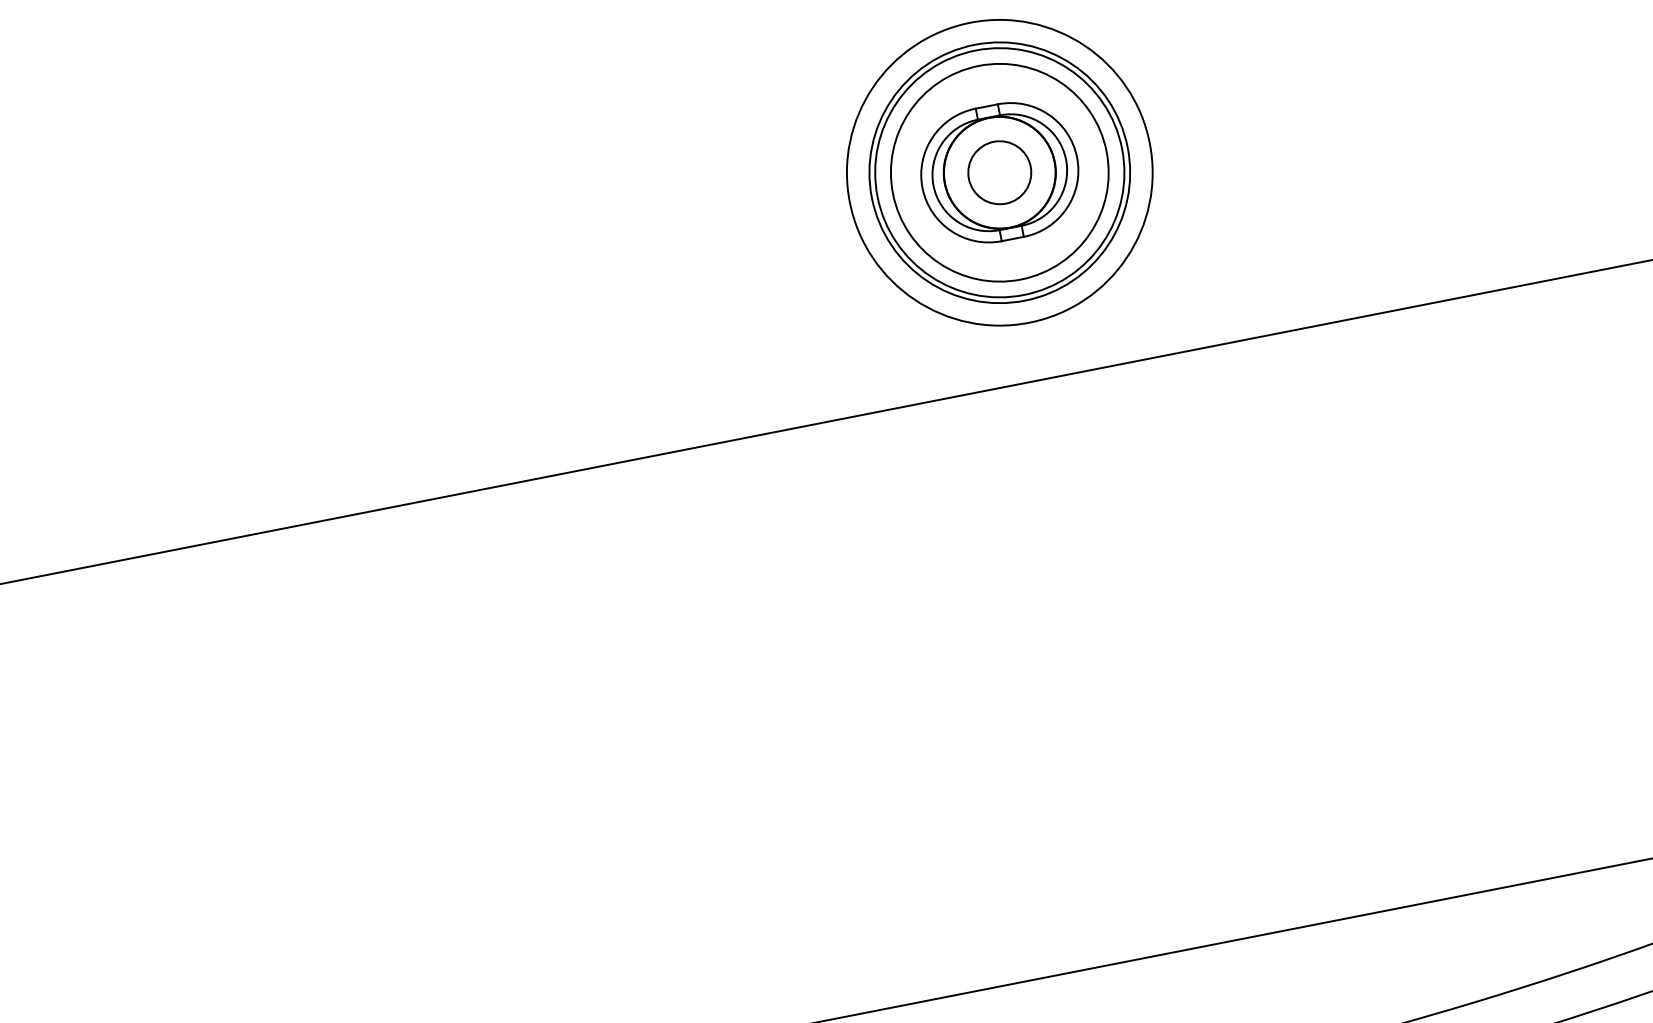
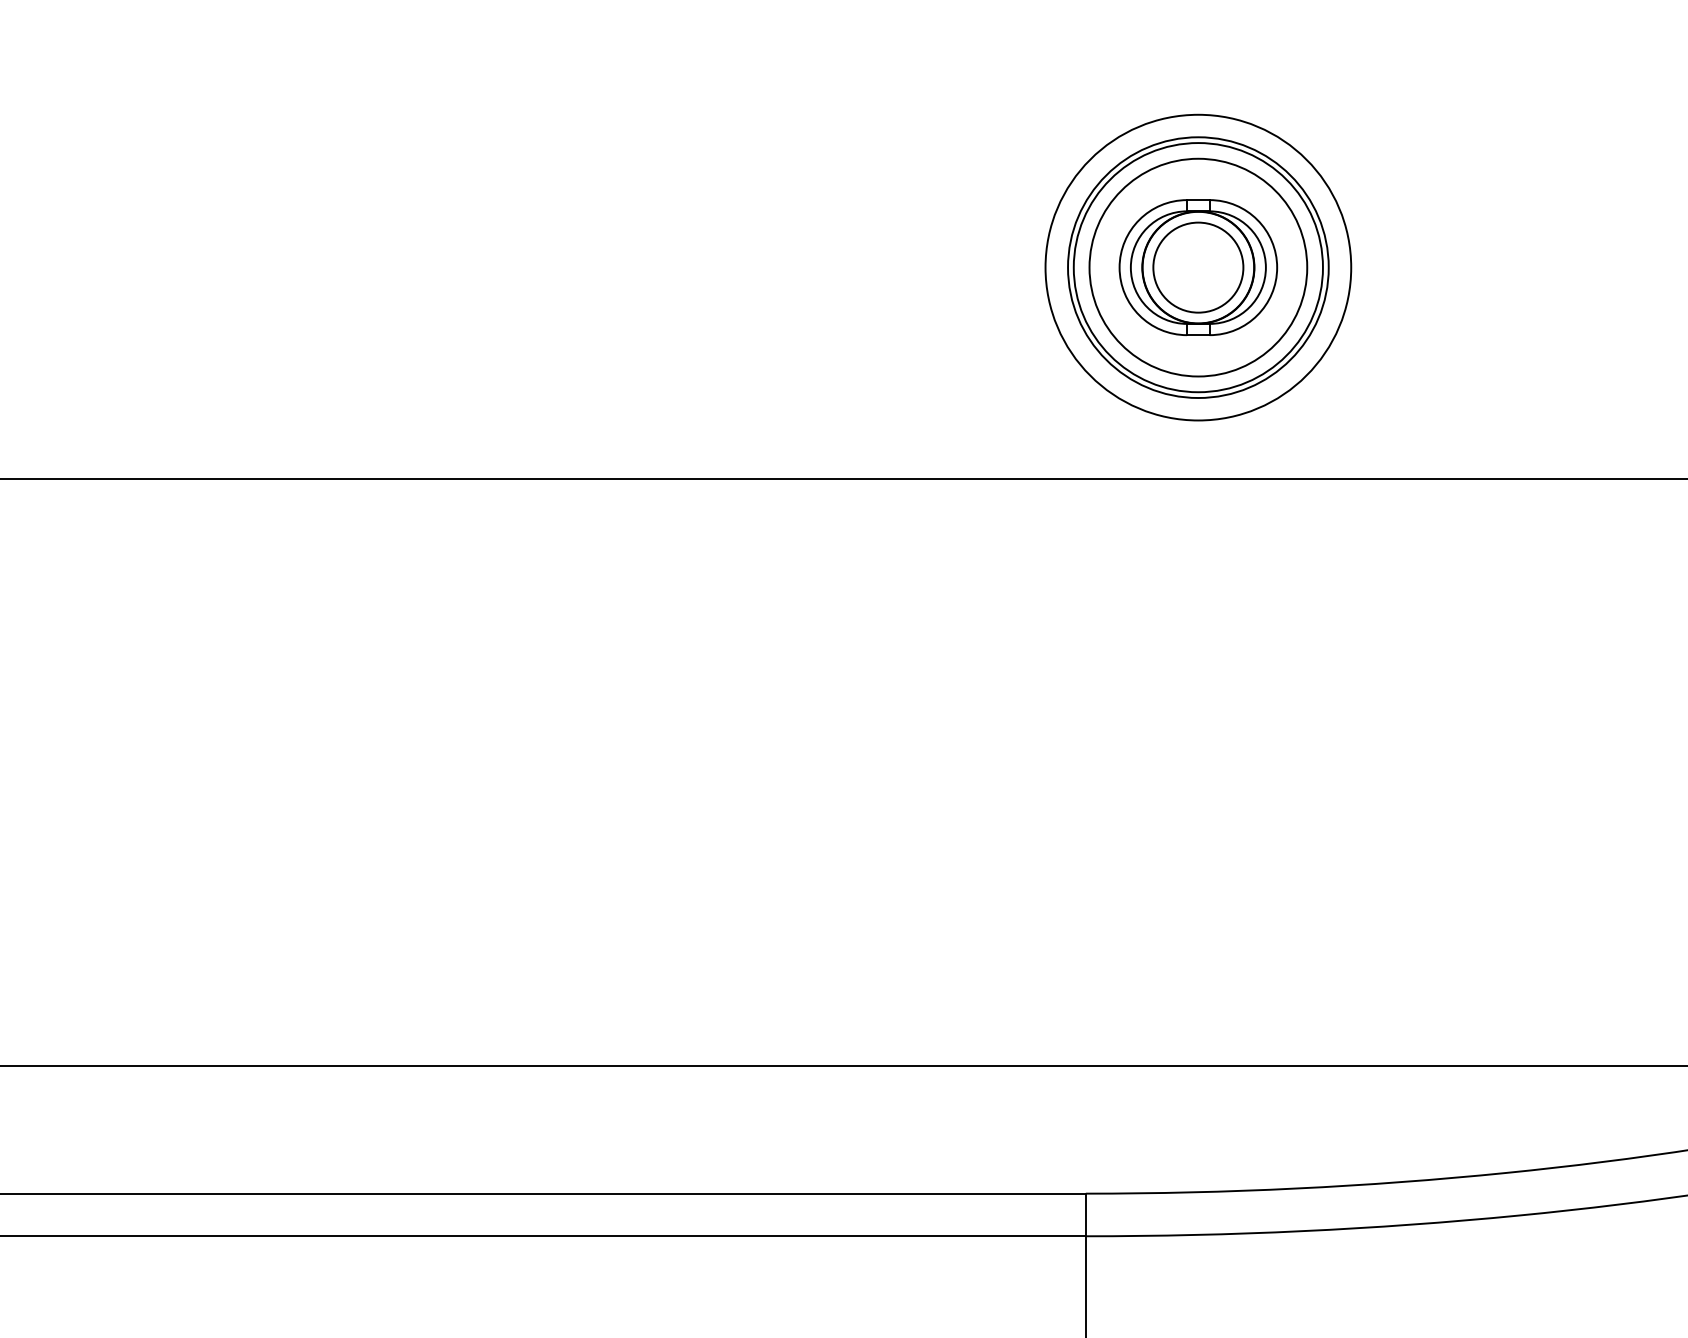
circle: (999, 172) -> (1198, 267), size x1.43

